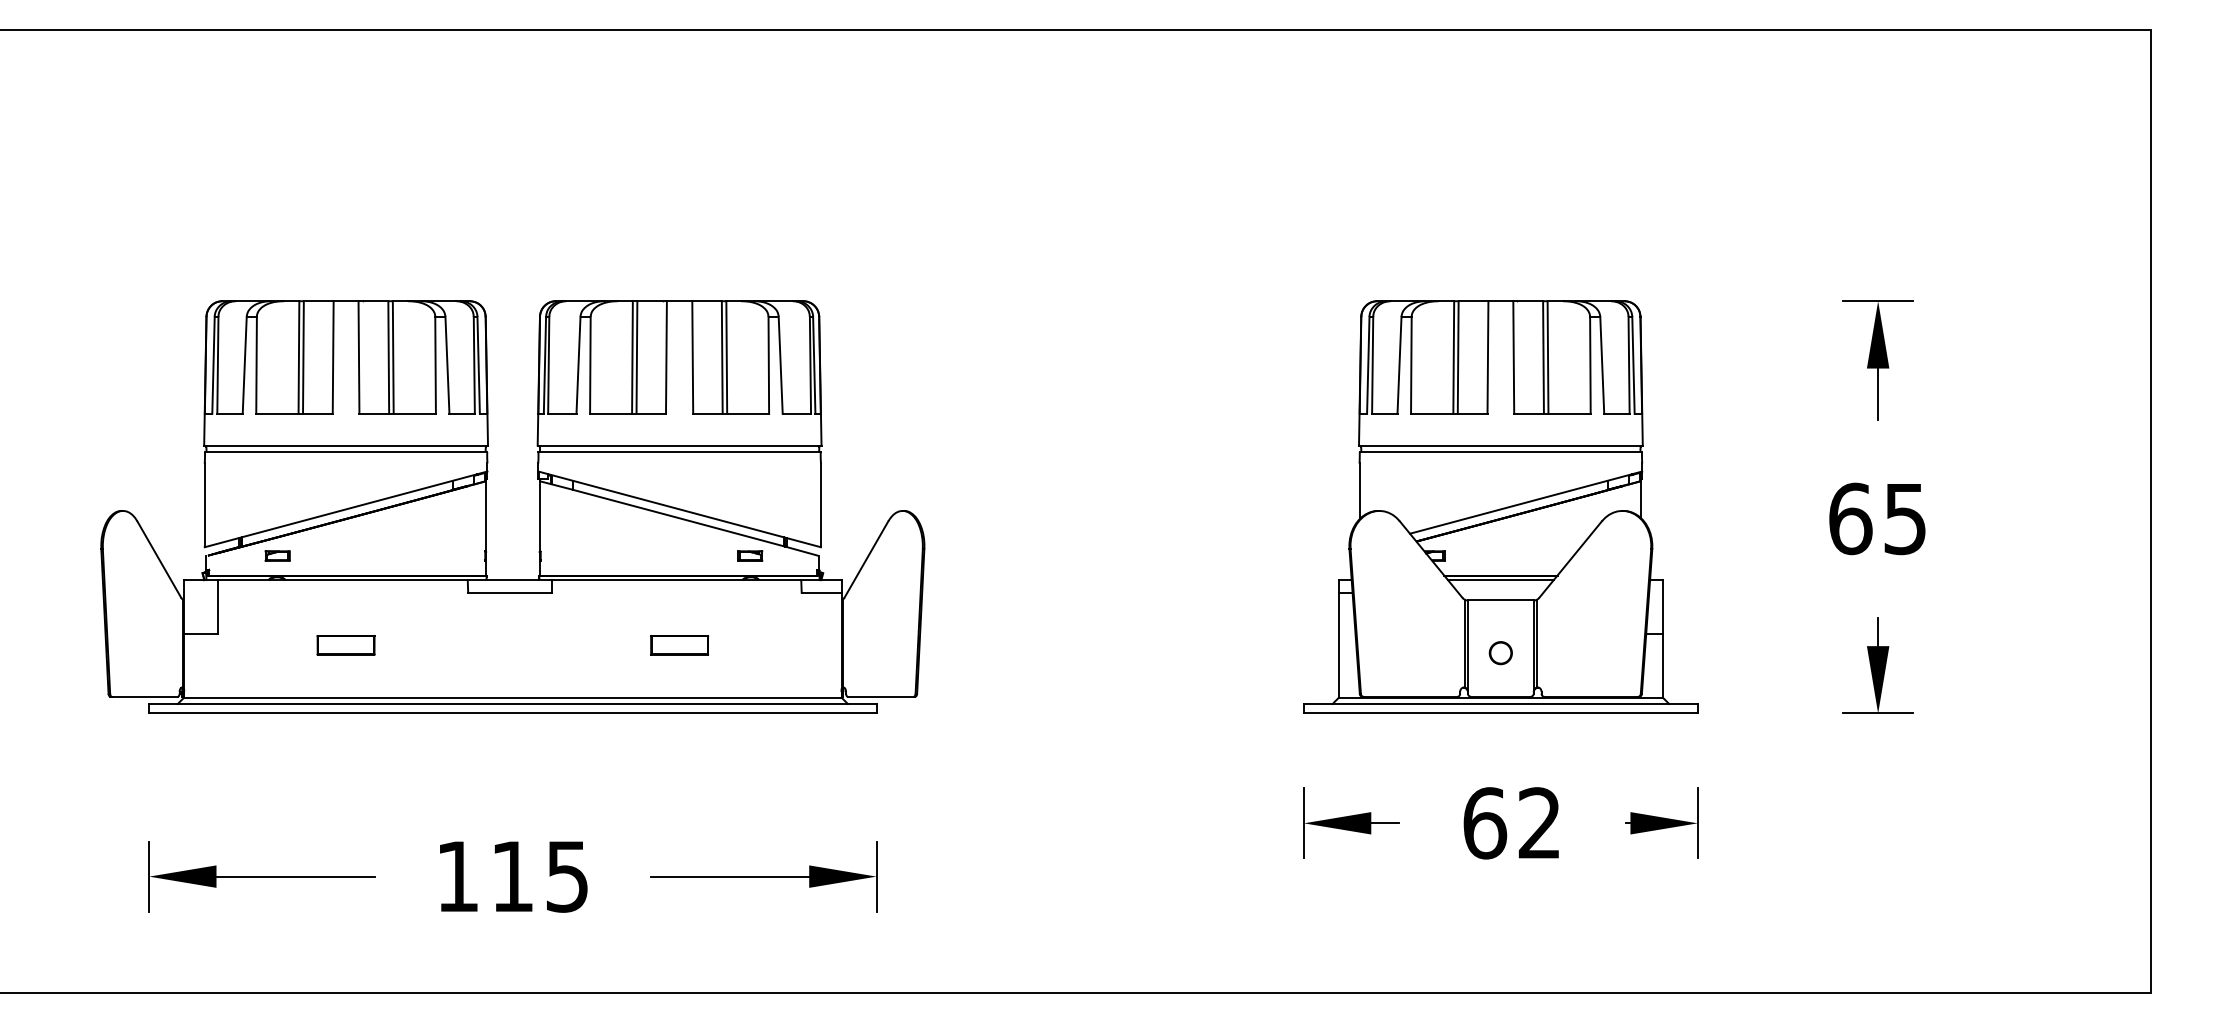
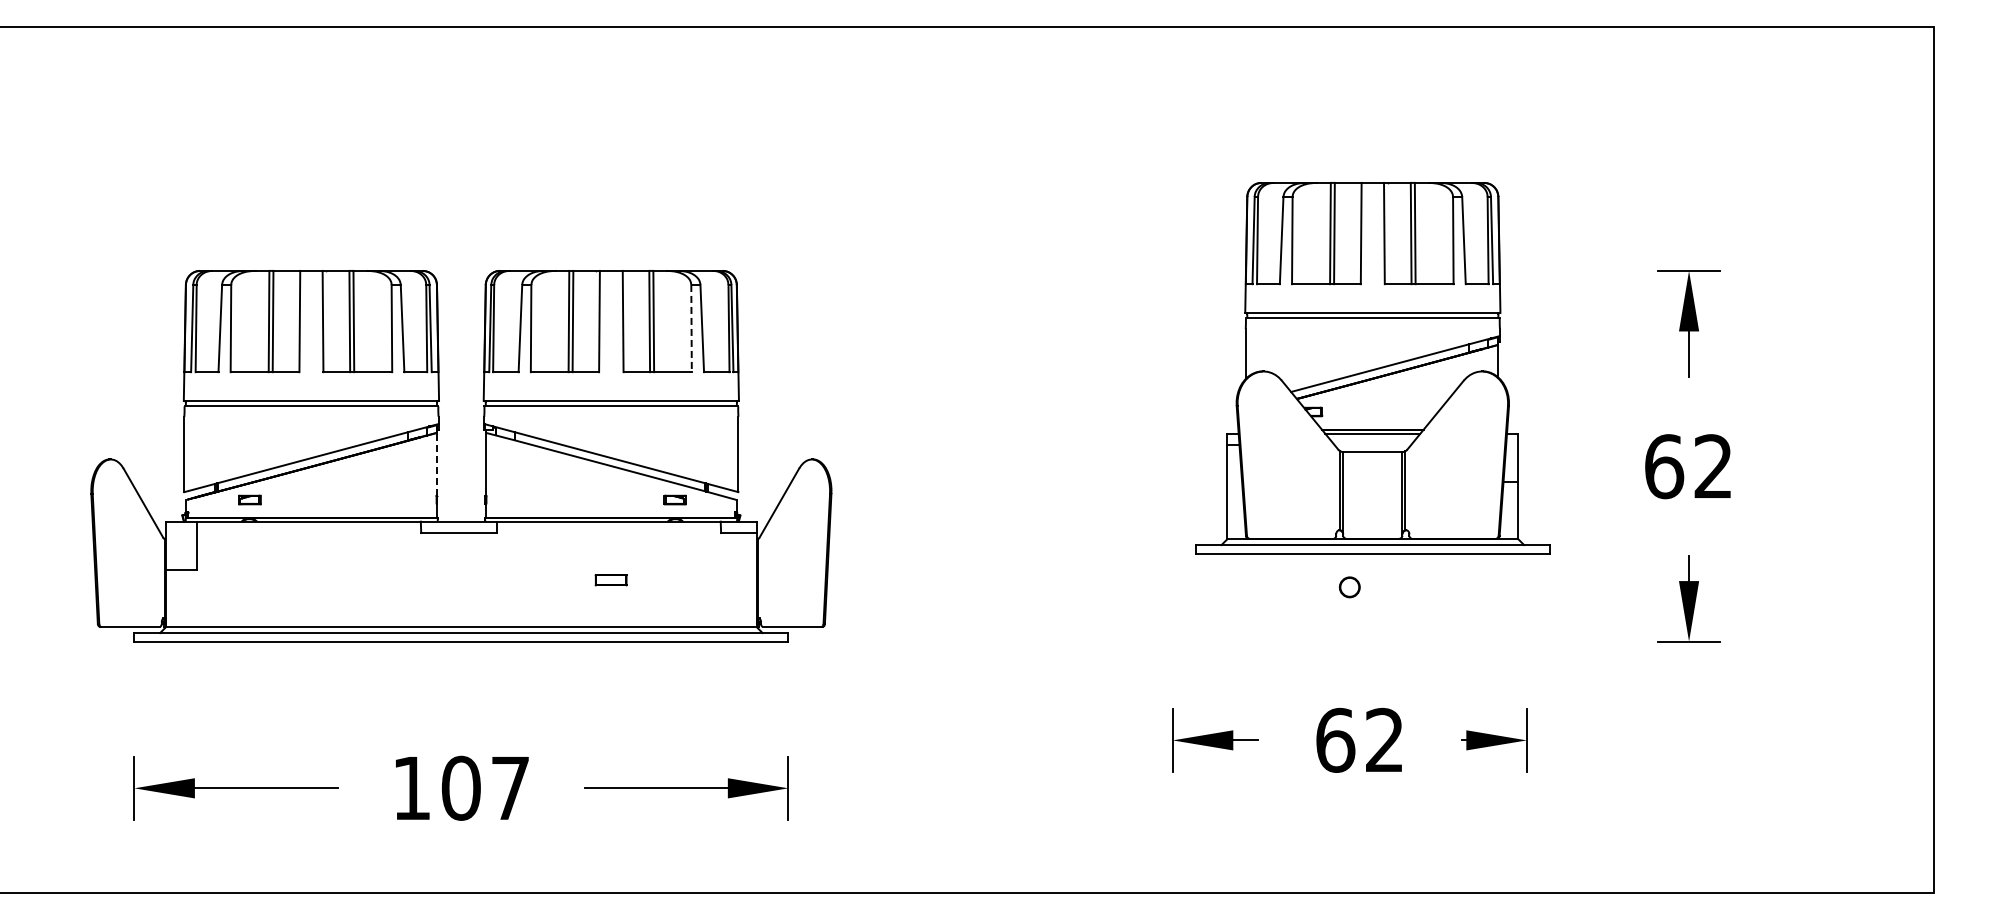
line: (768, 365) -> (691, 328), solid -> dashed
part: (1500, 507) -> (1372, 368), moved
line: (486, 516) -> (437, 464), solid -> dashed
text: (1904, 518) -> (1712, 466), 65 -> 62
part: (678, 644) -> (610, 579), size x0.6
part: (345, 645) -> (310, 580), removed
text: (538, 875) -> (484, 787), 115 -> 107

